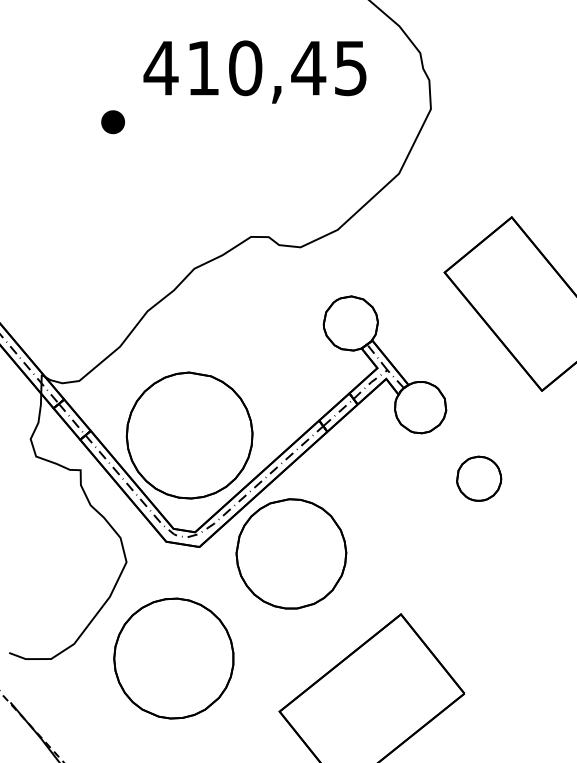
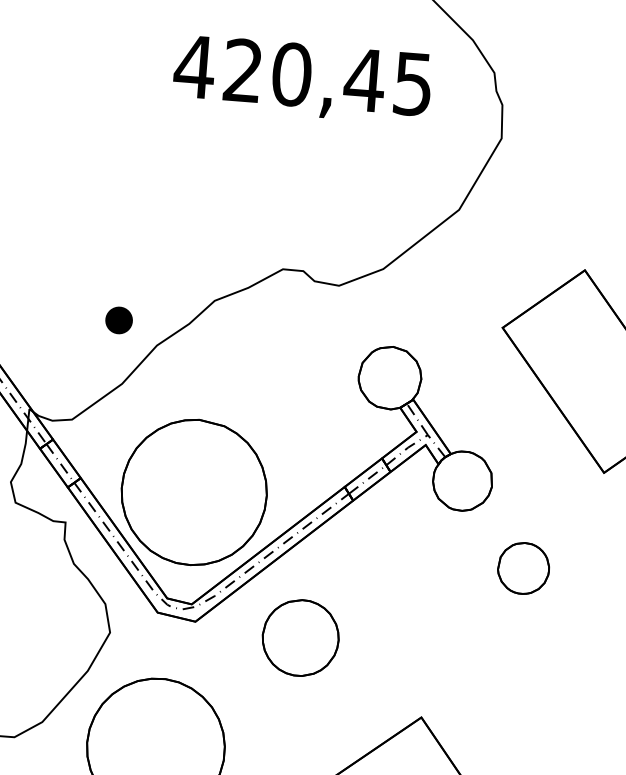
text: (202, 67) -> (242, 69), 410,45 -> 420,45
part: (112, 122) -> (118, 320), moved
part: (291, 553) -> (300, 637), size x0.6

